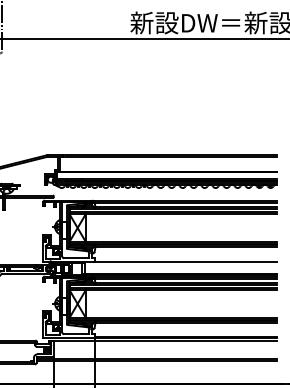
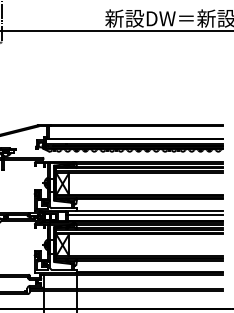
line: (179, 265) -> (144, 214), added

